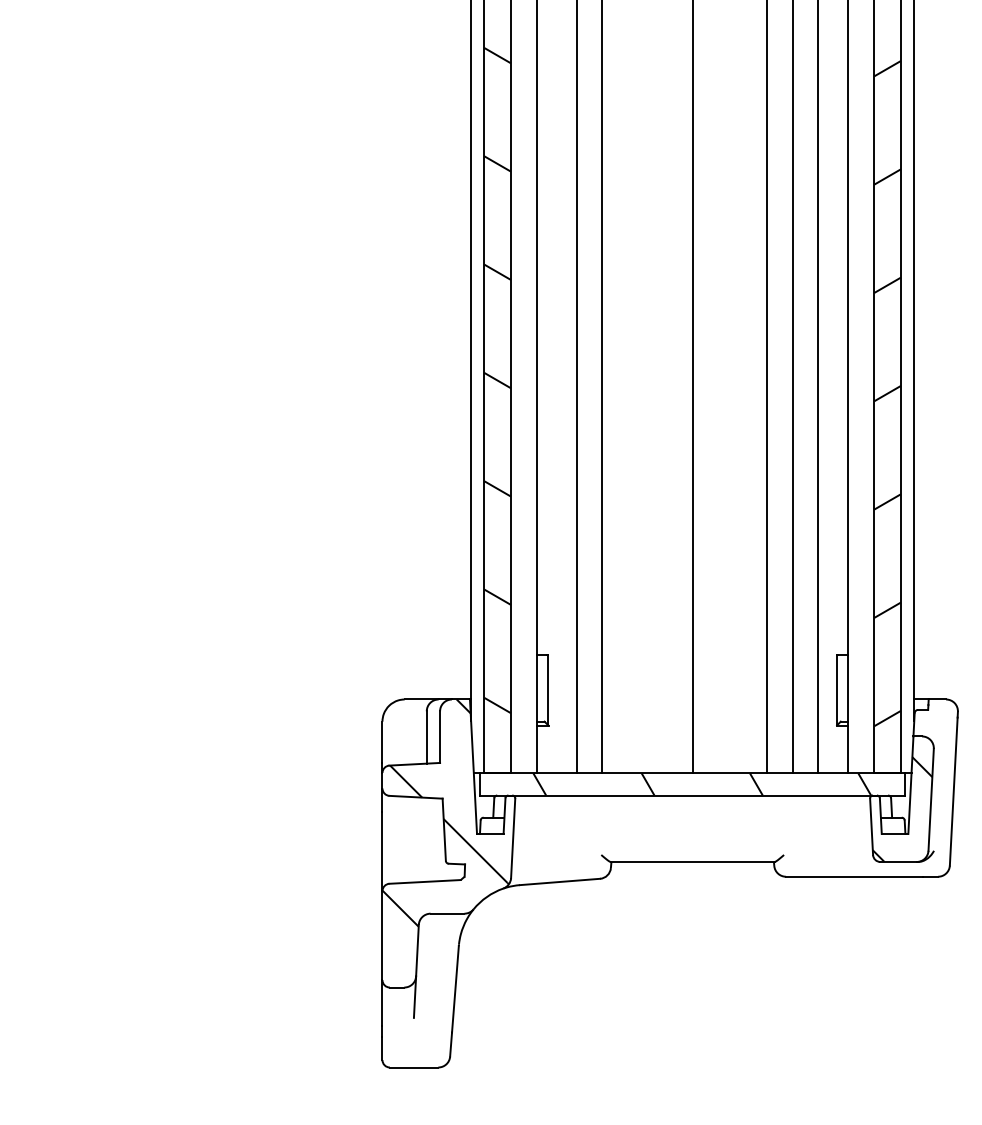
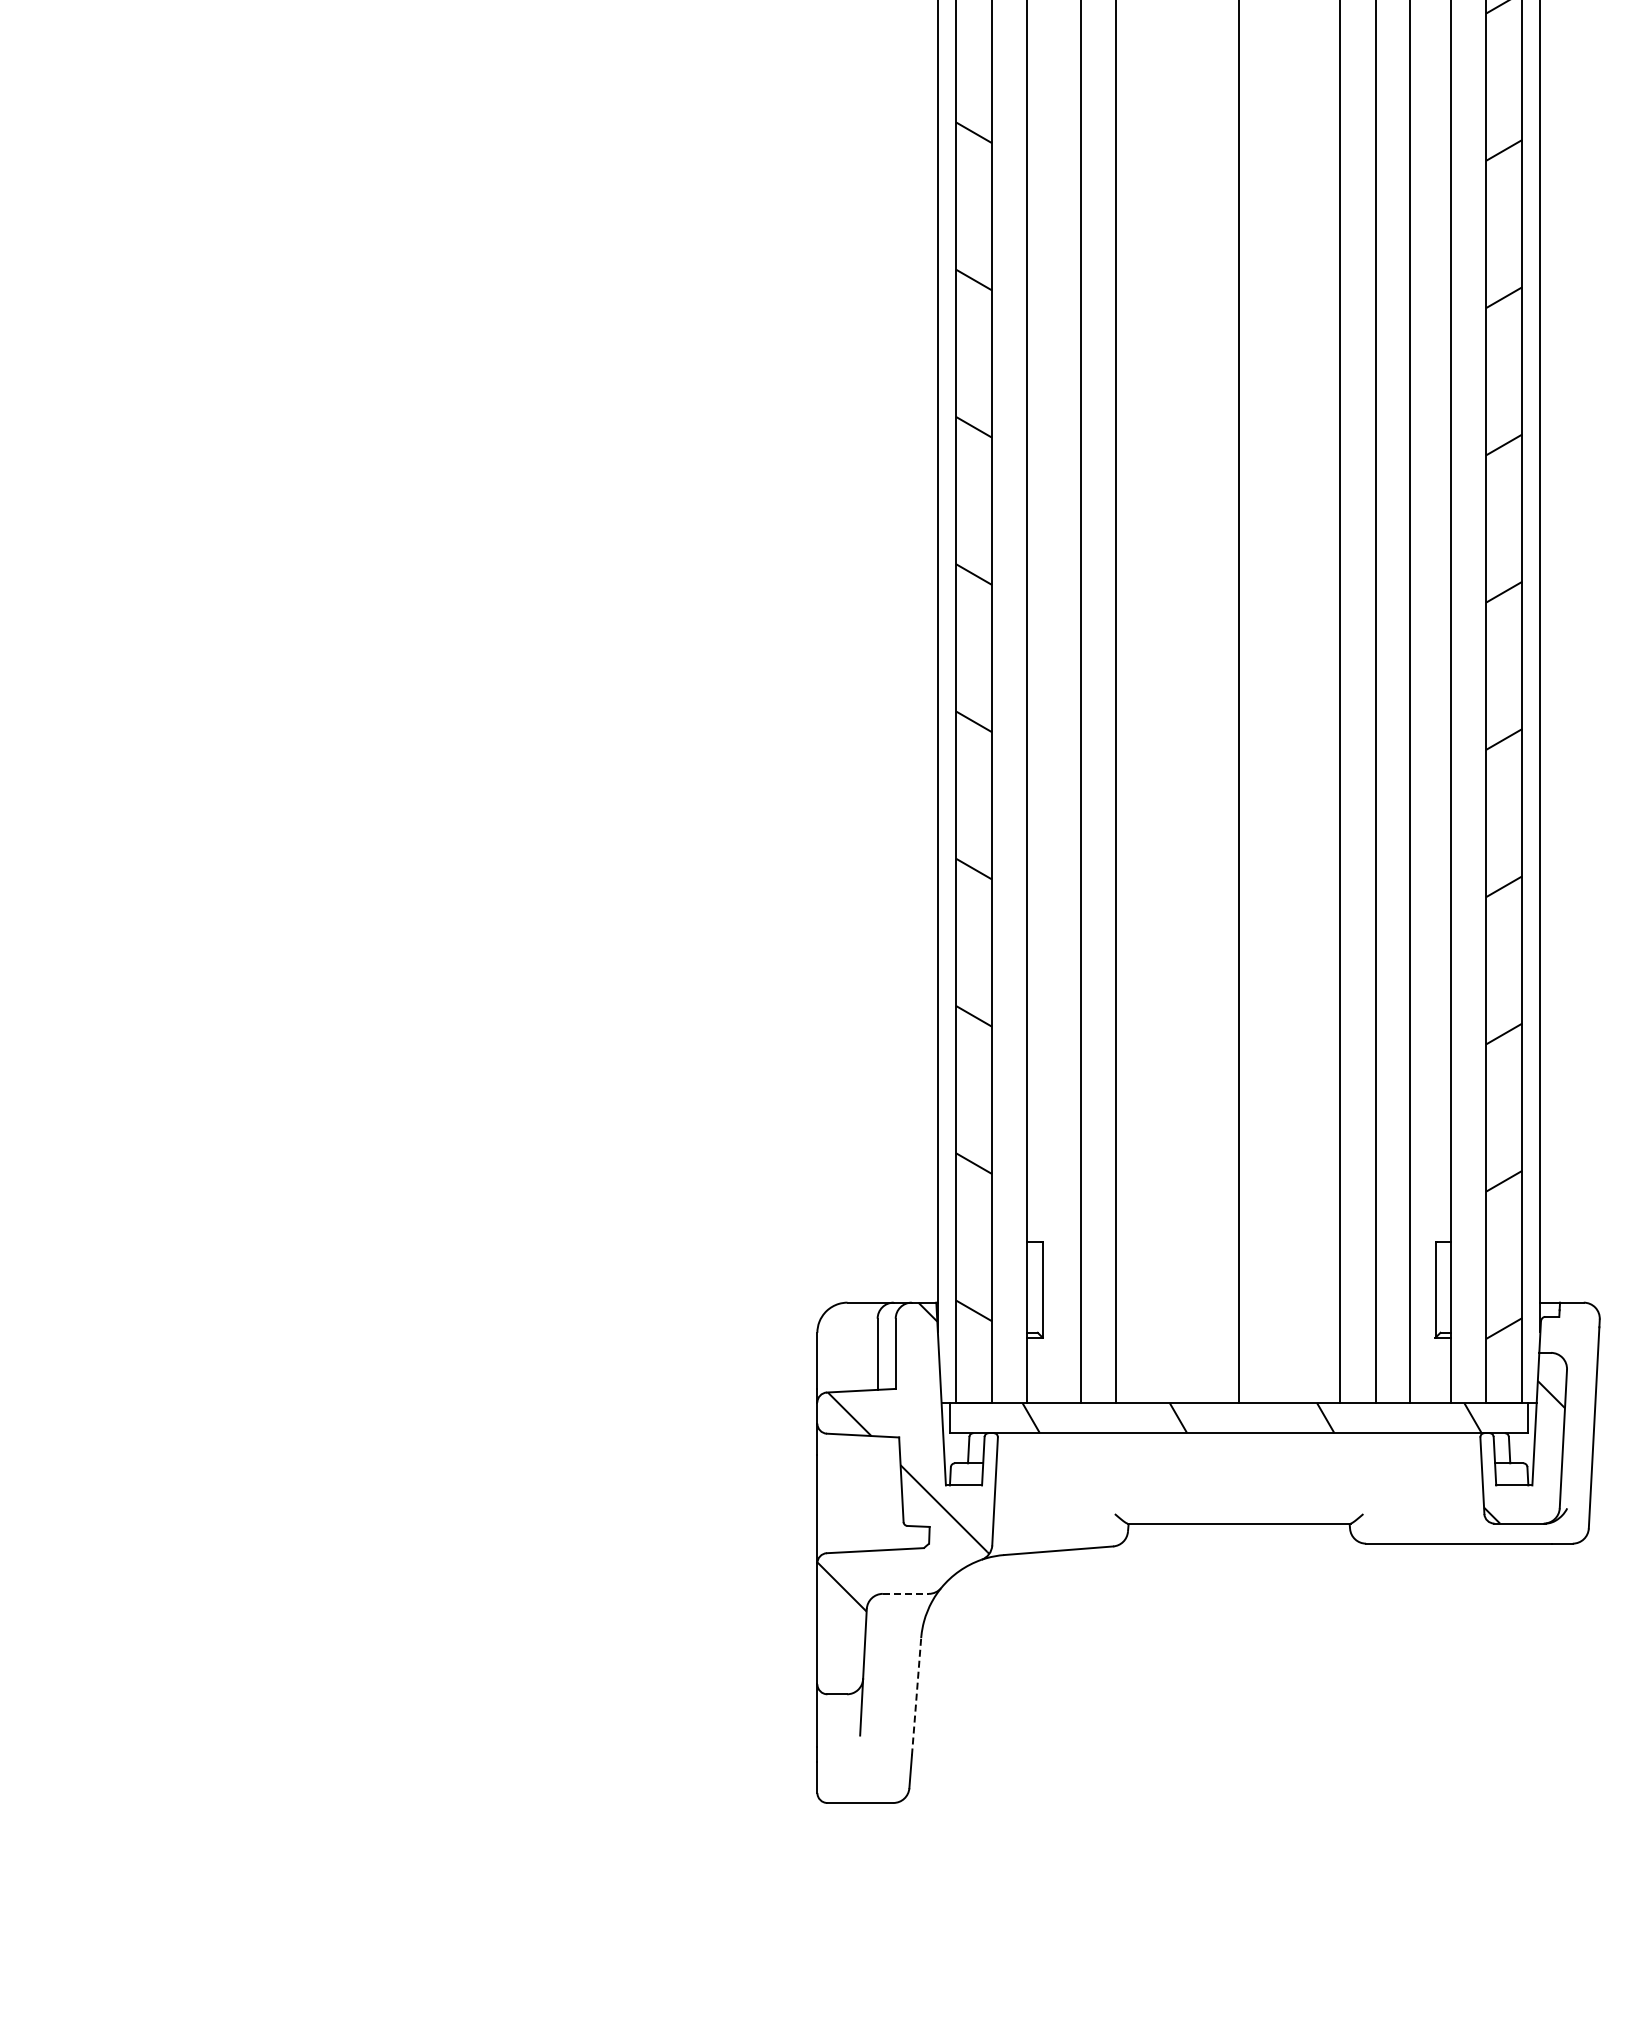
line: (448, 913) -> (906, 1593), solid -> dashed
line: (455, 989) -> (916, 1696), solid -> dashed

